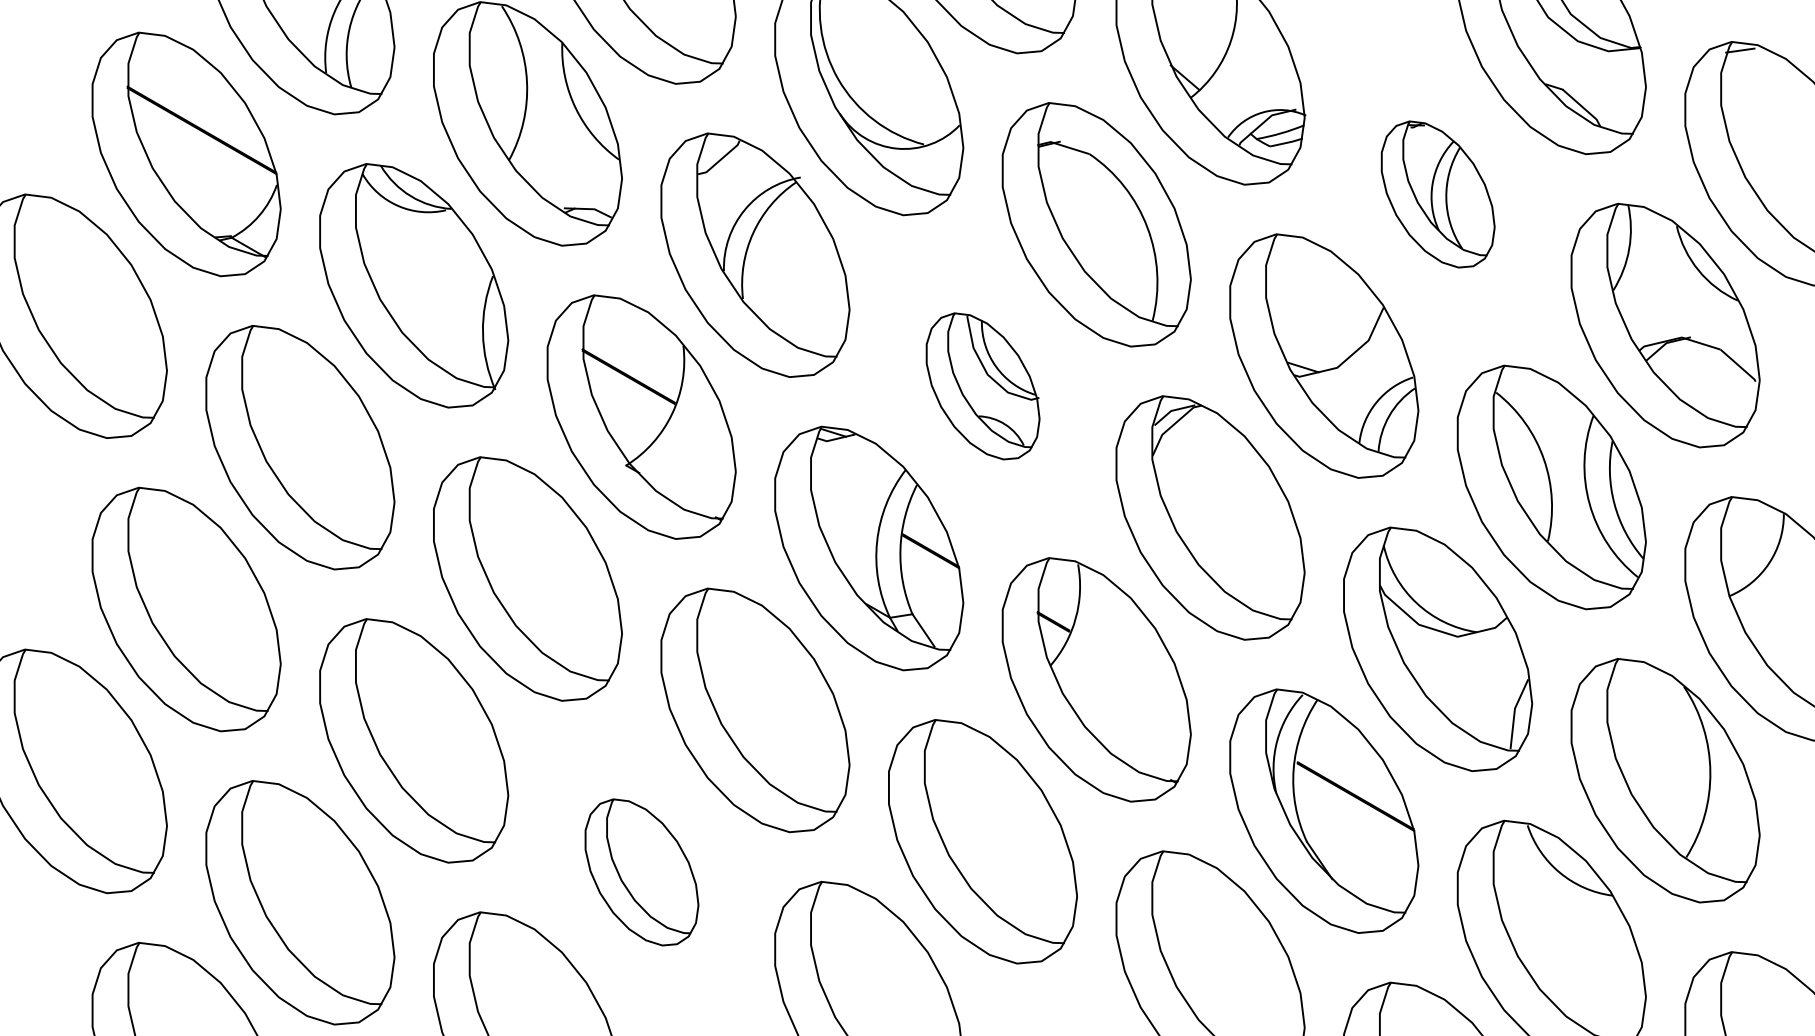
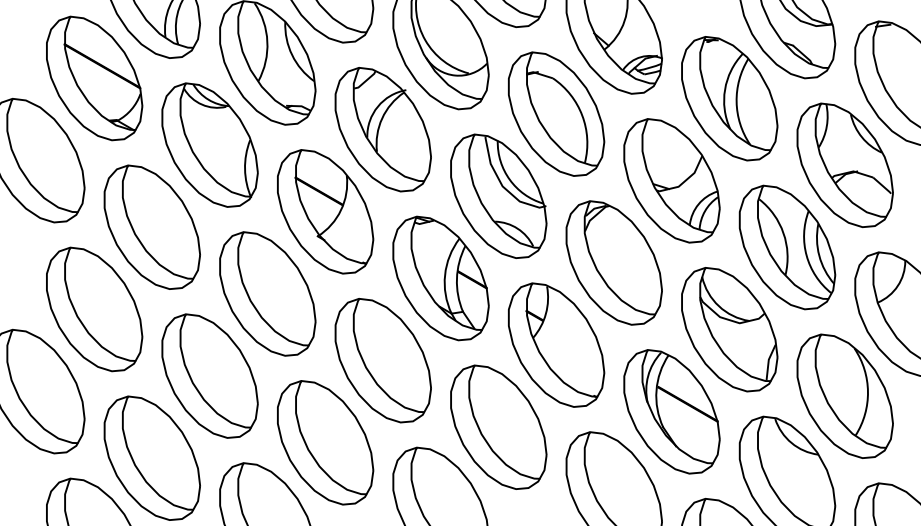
part: (1437, 193) -> (729, 98), size x1.67
part: (982, 385) -> (498, 195), size x1.67
part: (641, 871) -> (325, 442), size x1.67

